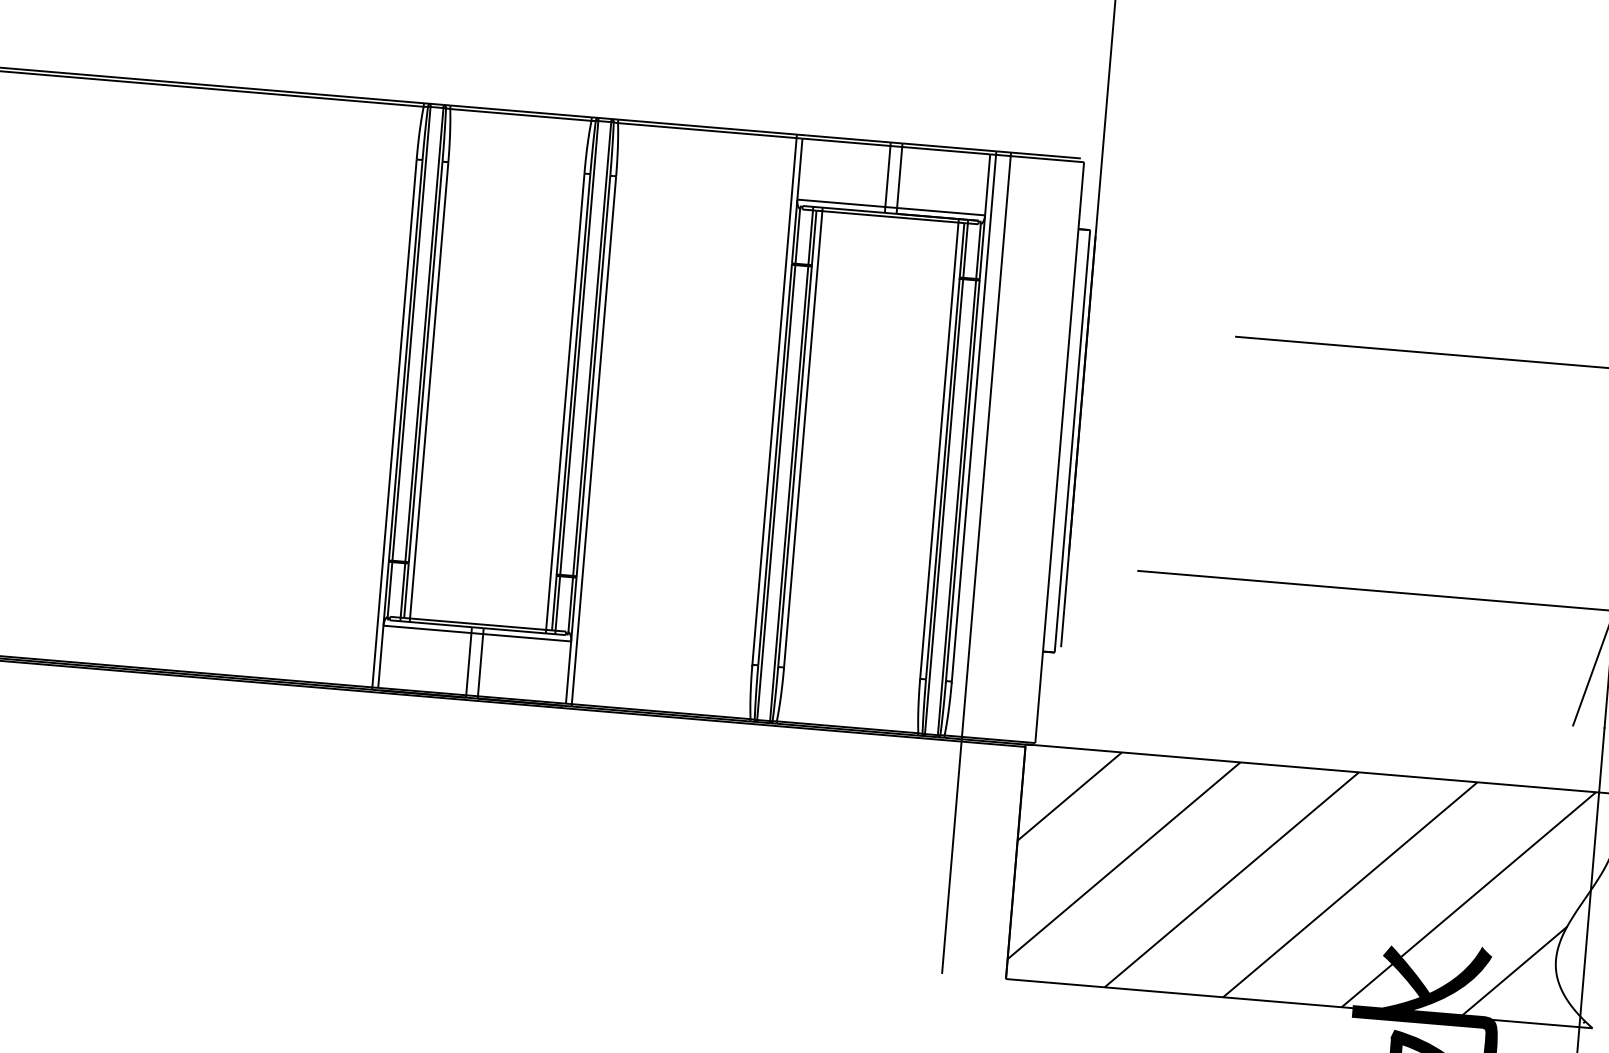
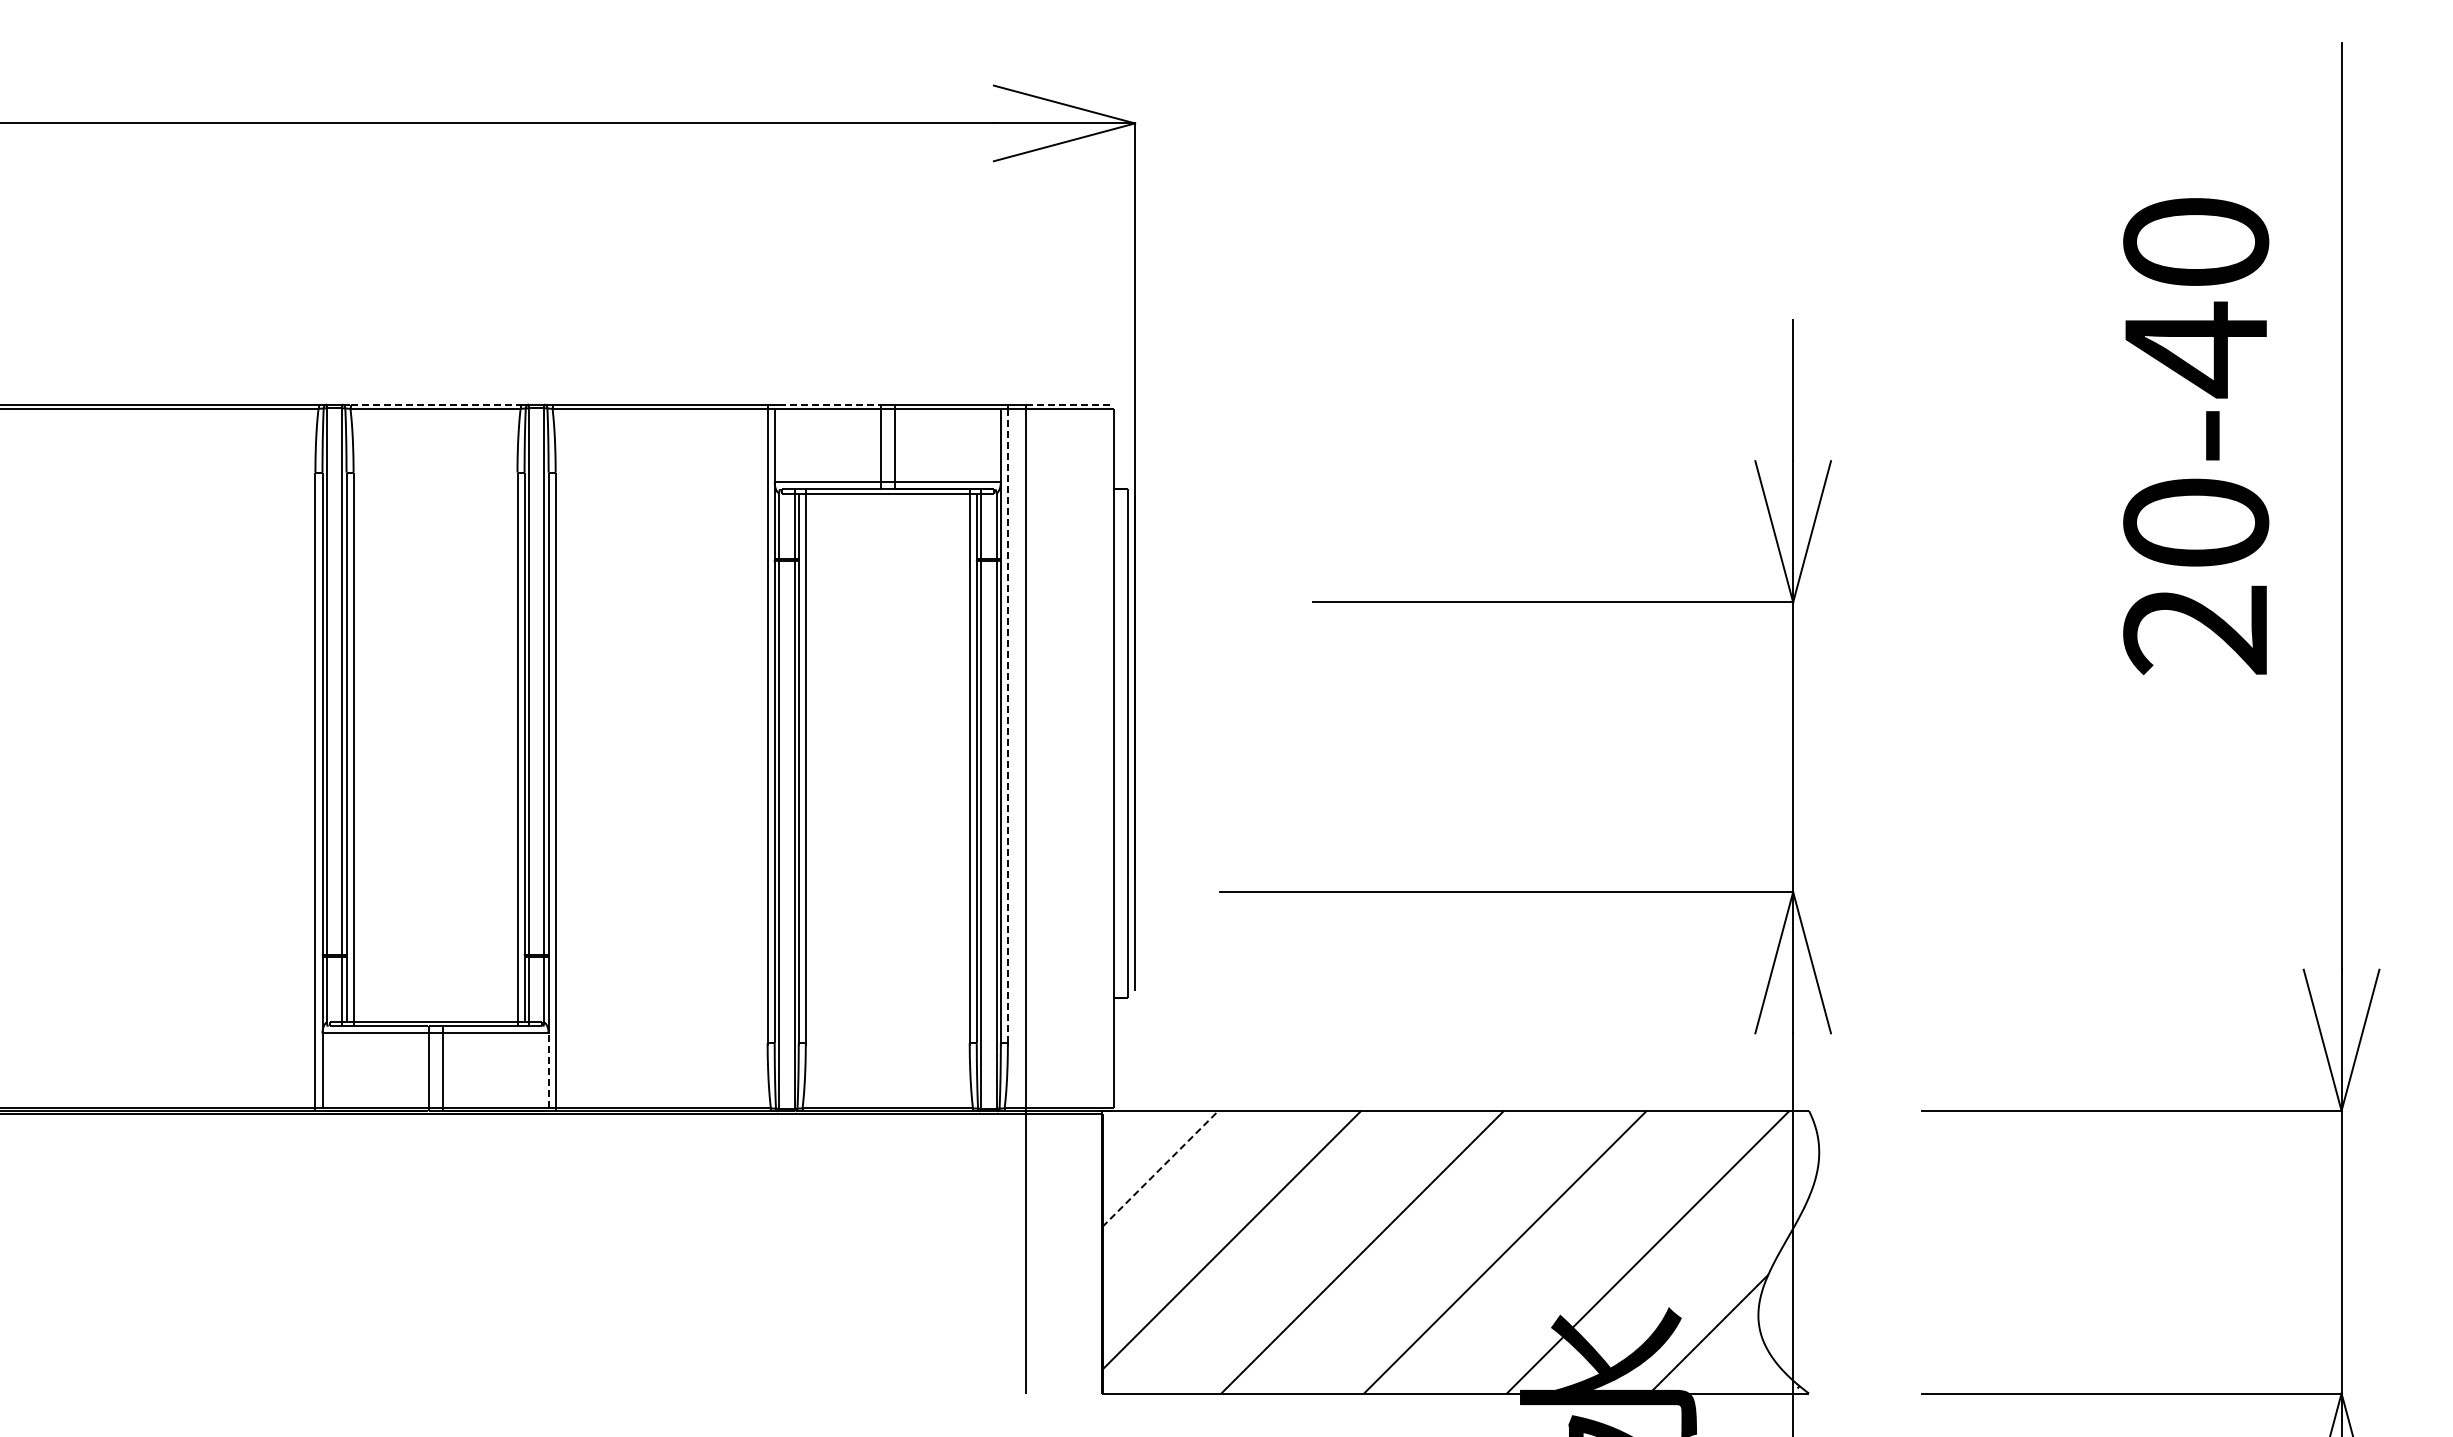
line: (521, 111) -> (436, 404), solid -> dashed
line: (848, 138) -> (829, 404), solid -> dashed
line: (1046, 155) -> (1068, 404), solid -> dashed
line: (973, 418) -> (1007, 726), solid -> dashed
line: (568, 672) -> (548, 1070), solid -> dashed
line: (1069, 796) -> (1160, 1168), solid -> dashed

